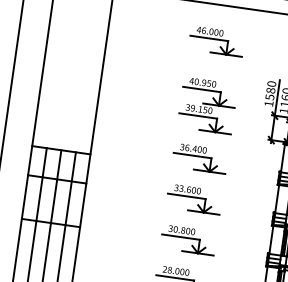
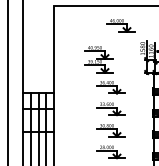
part: (215, 41) -> (120, 25), moved
part: (206, 105) -> (98, 59), moved

